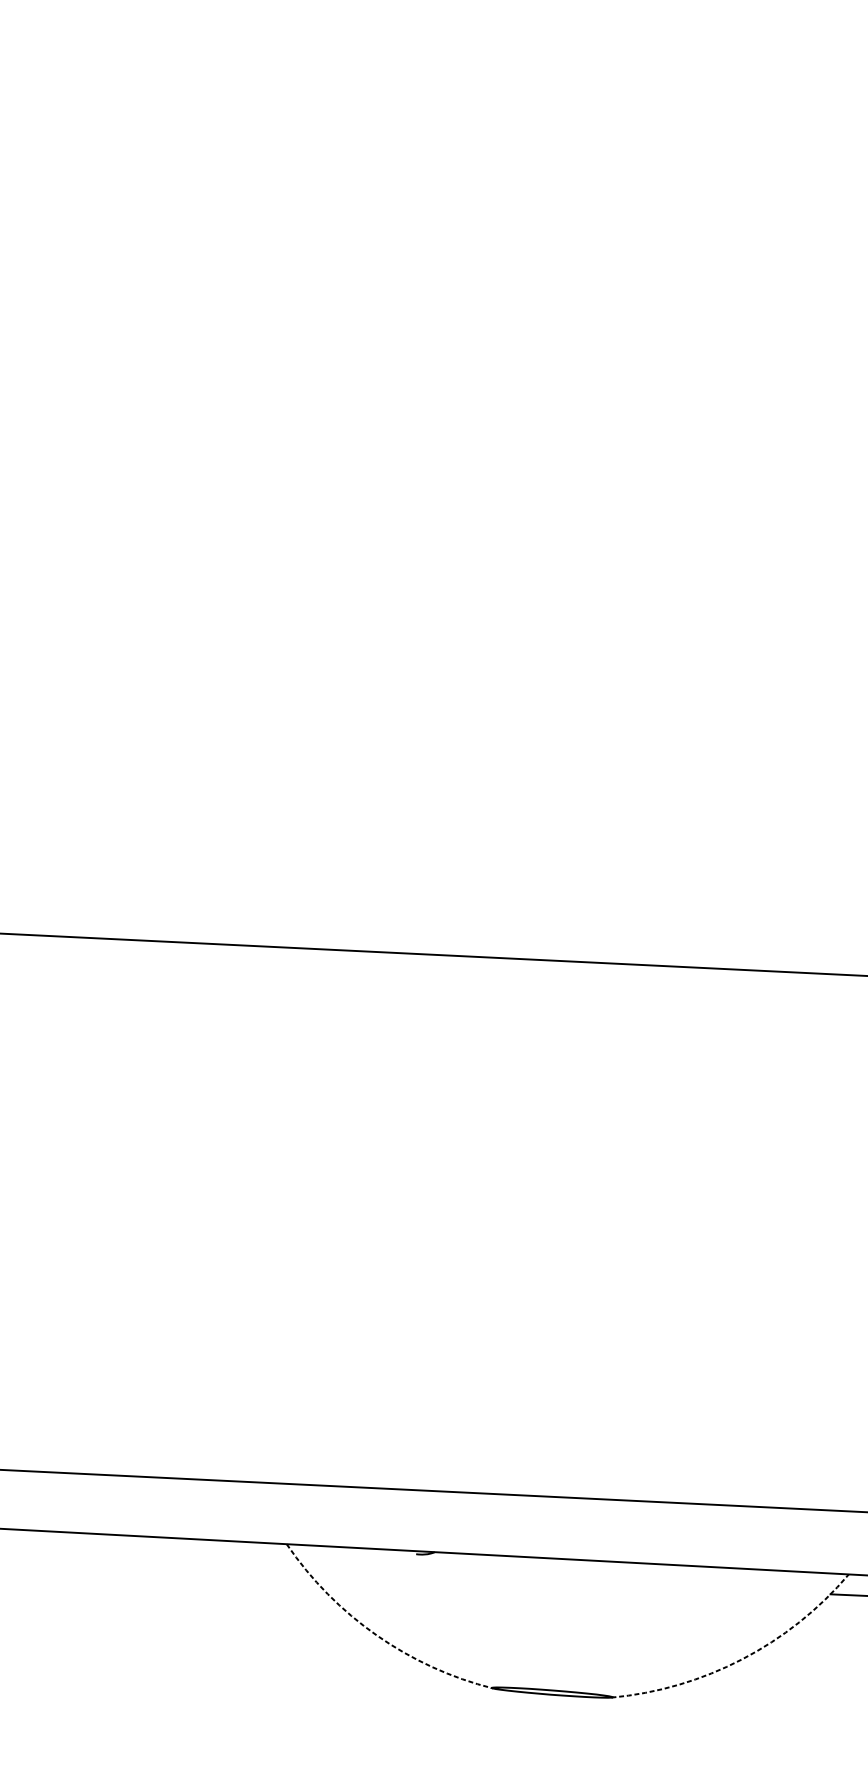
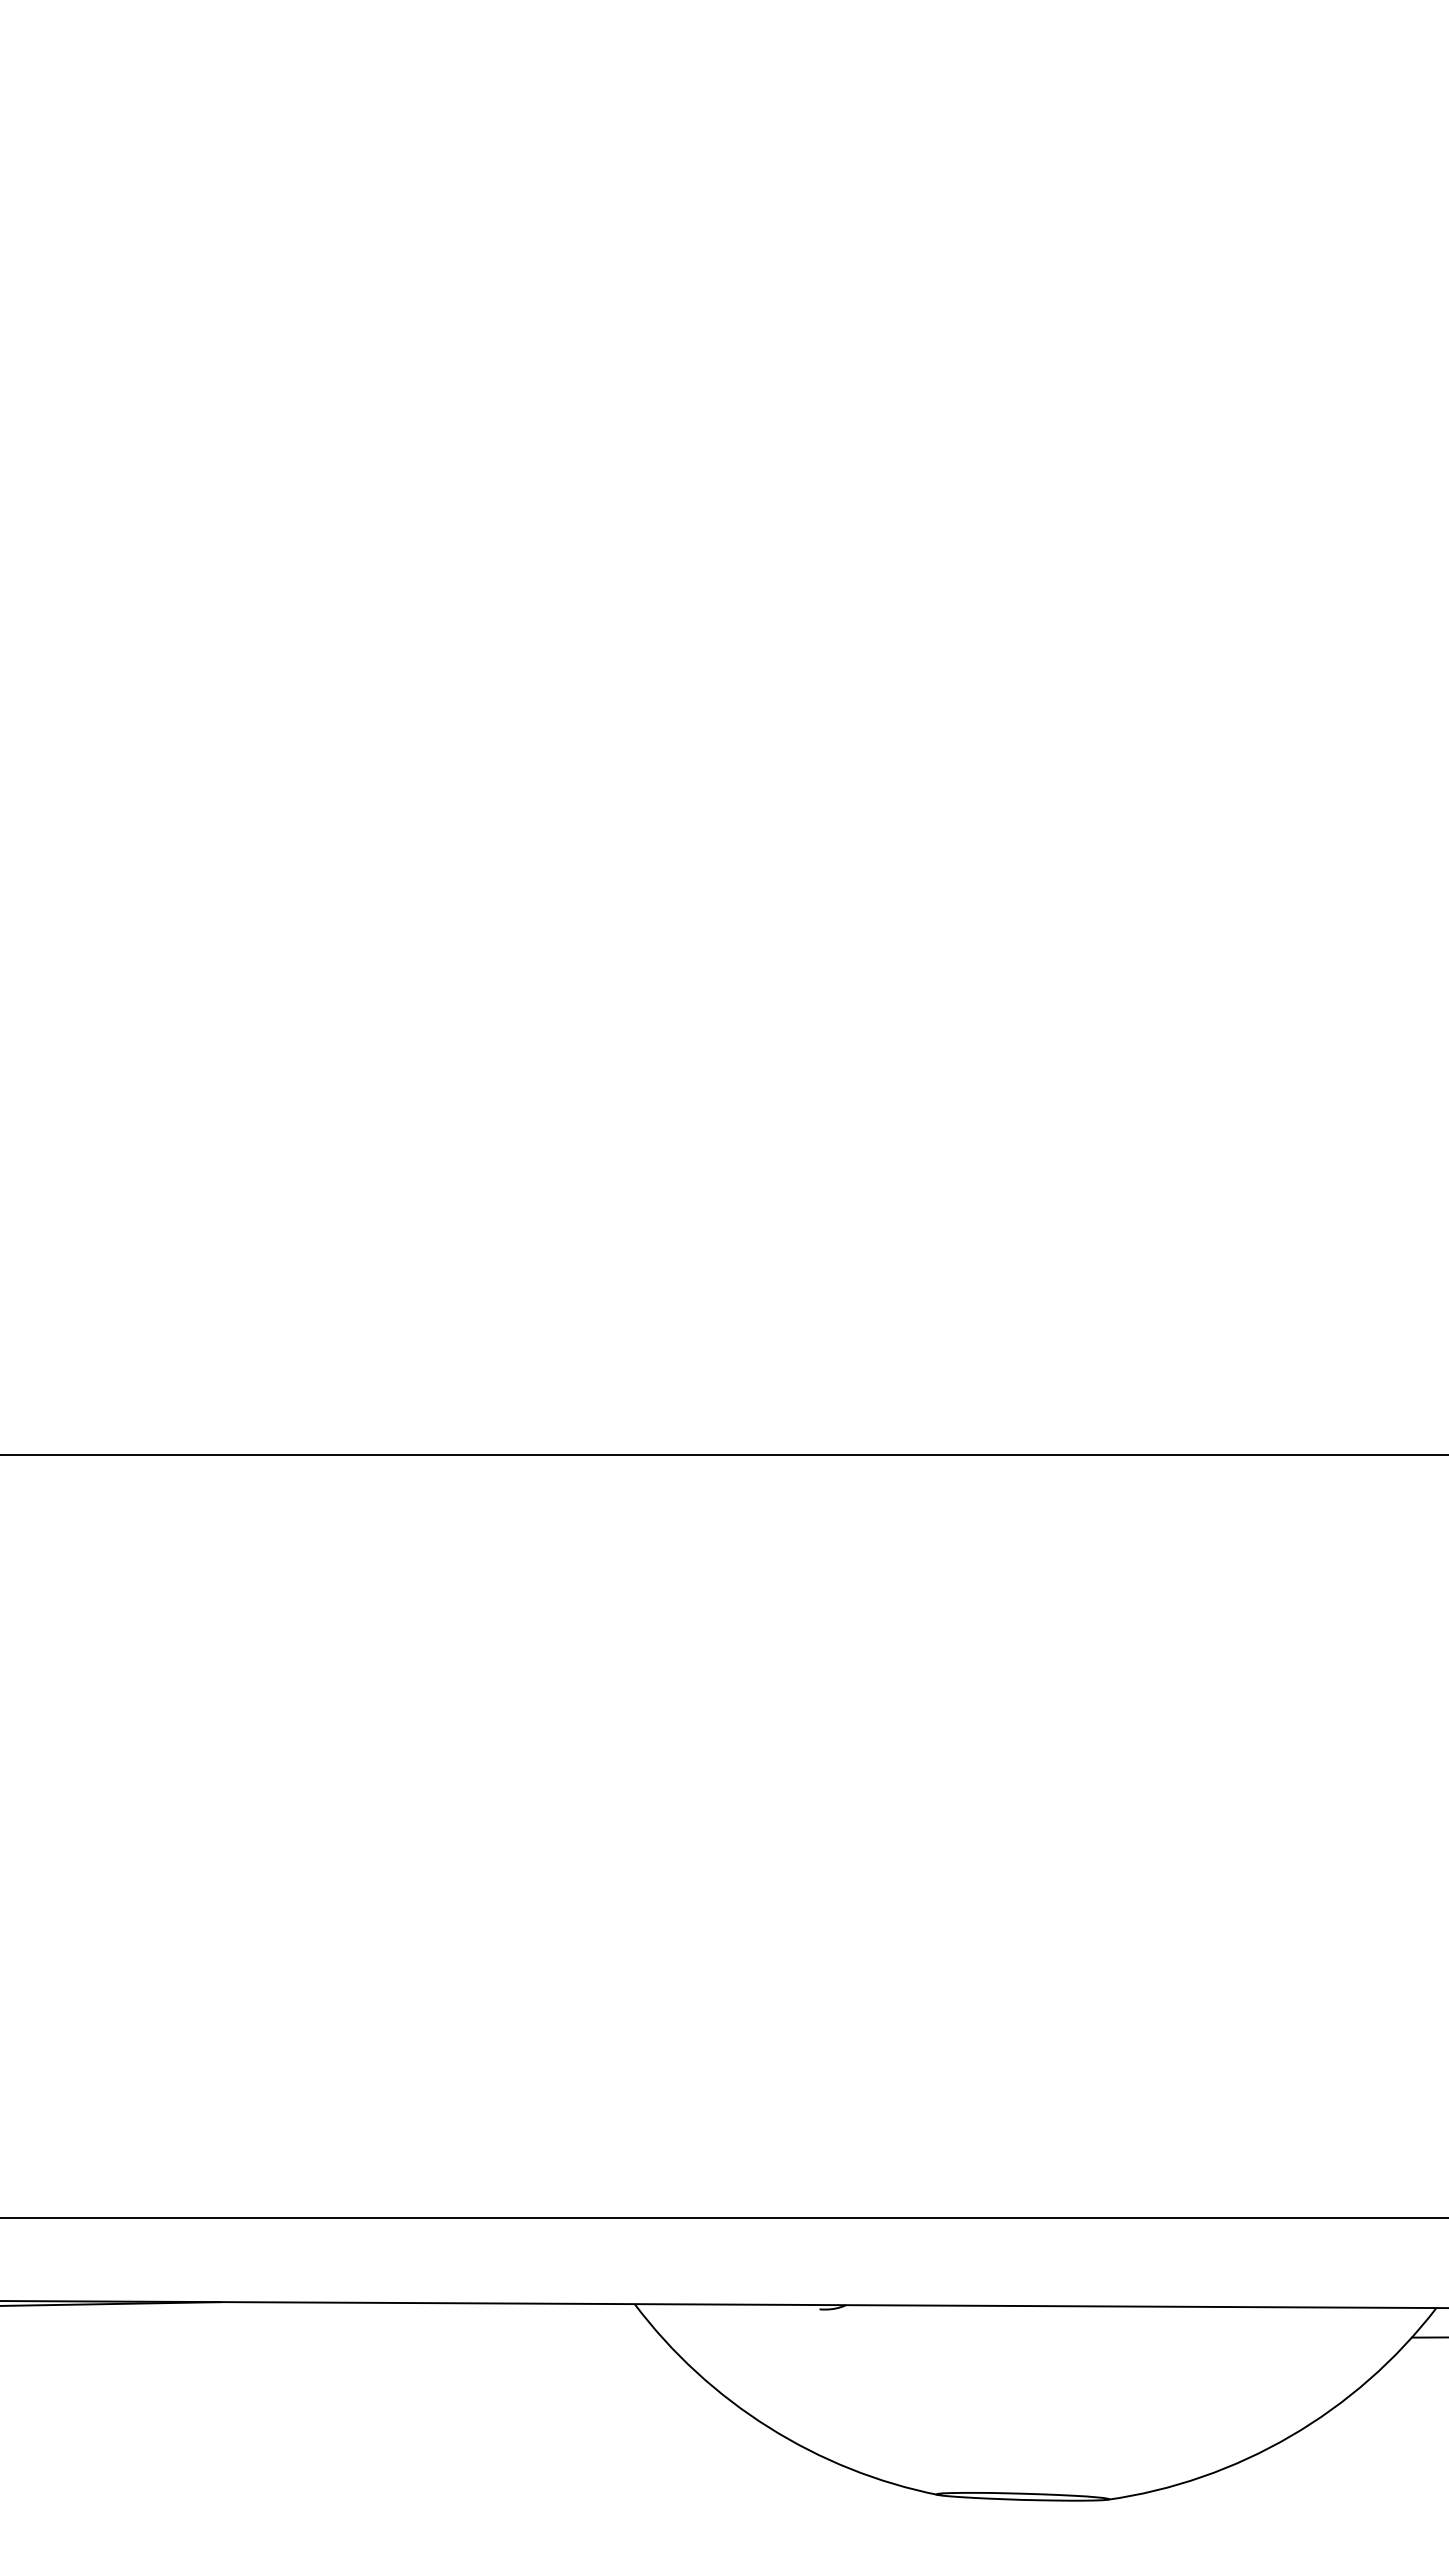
arc: (377, 1635) -> (769, 2427), dashed -> solid
arc: (742, 1659) -> (1290, 2436), dashed -> solid

